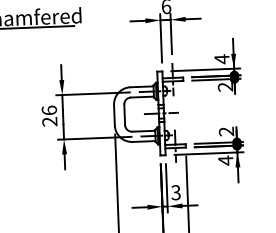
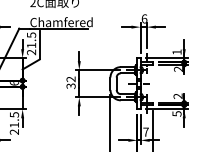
text: (221, 59) -> (176, 52), 4 -> 1
text: (48, 115) -> (70, 82), 26 -> 32
text: (224, 160) -> (176, 113), 4 -> 5
text: (175, 191) -> (145, 131), 3 -> 7

